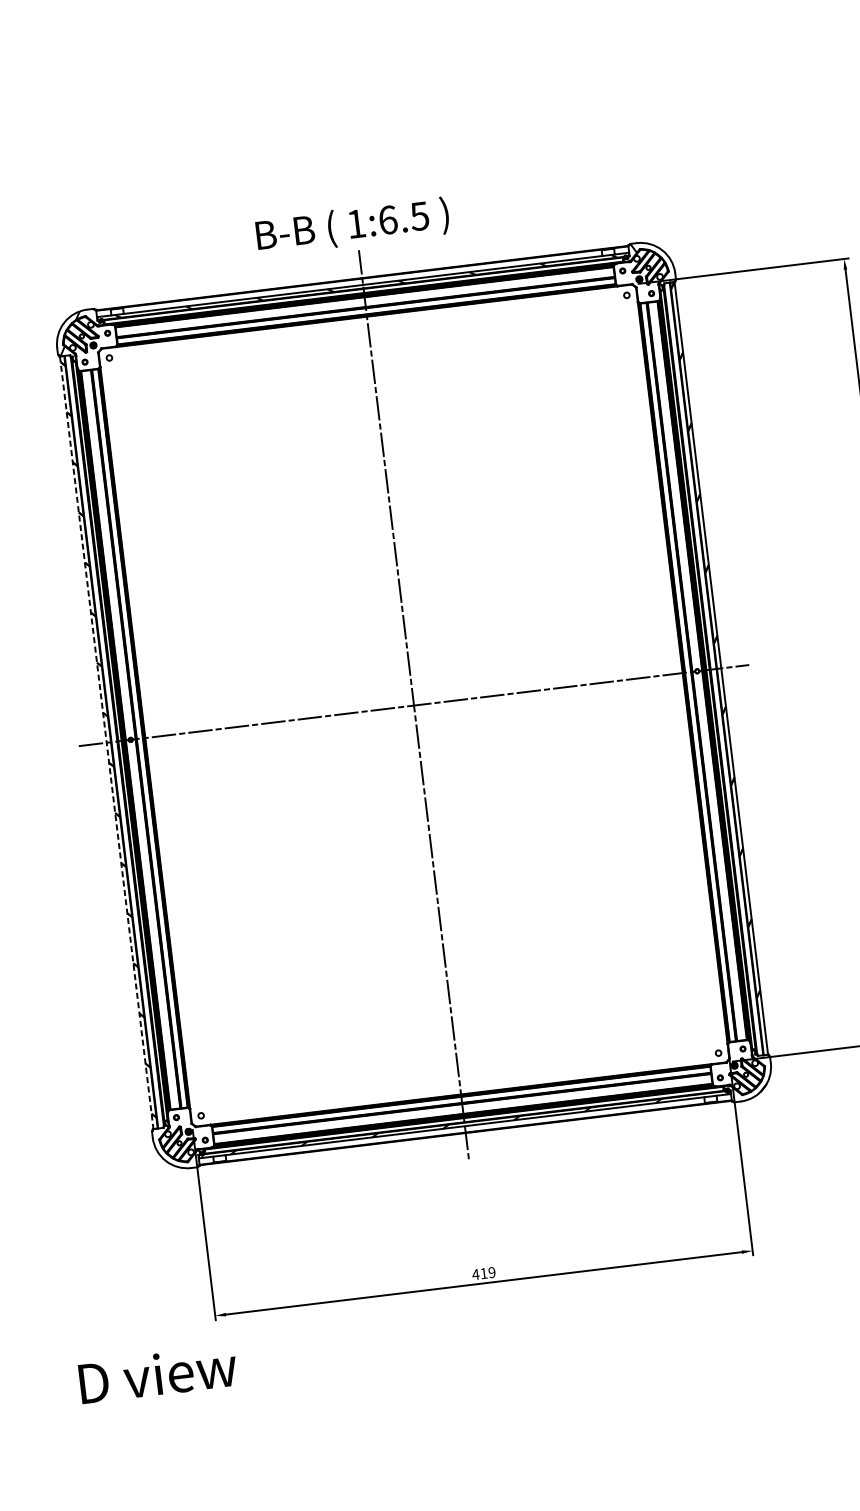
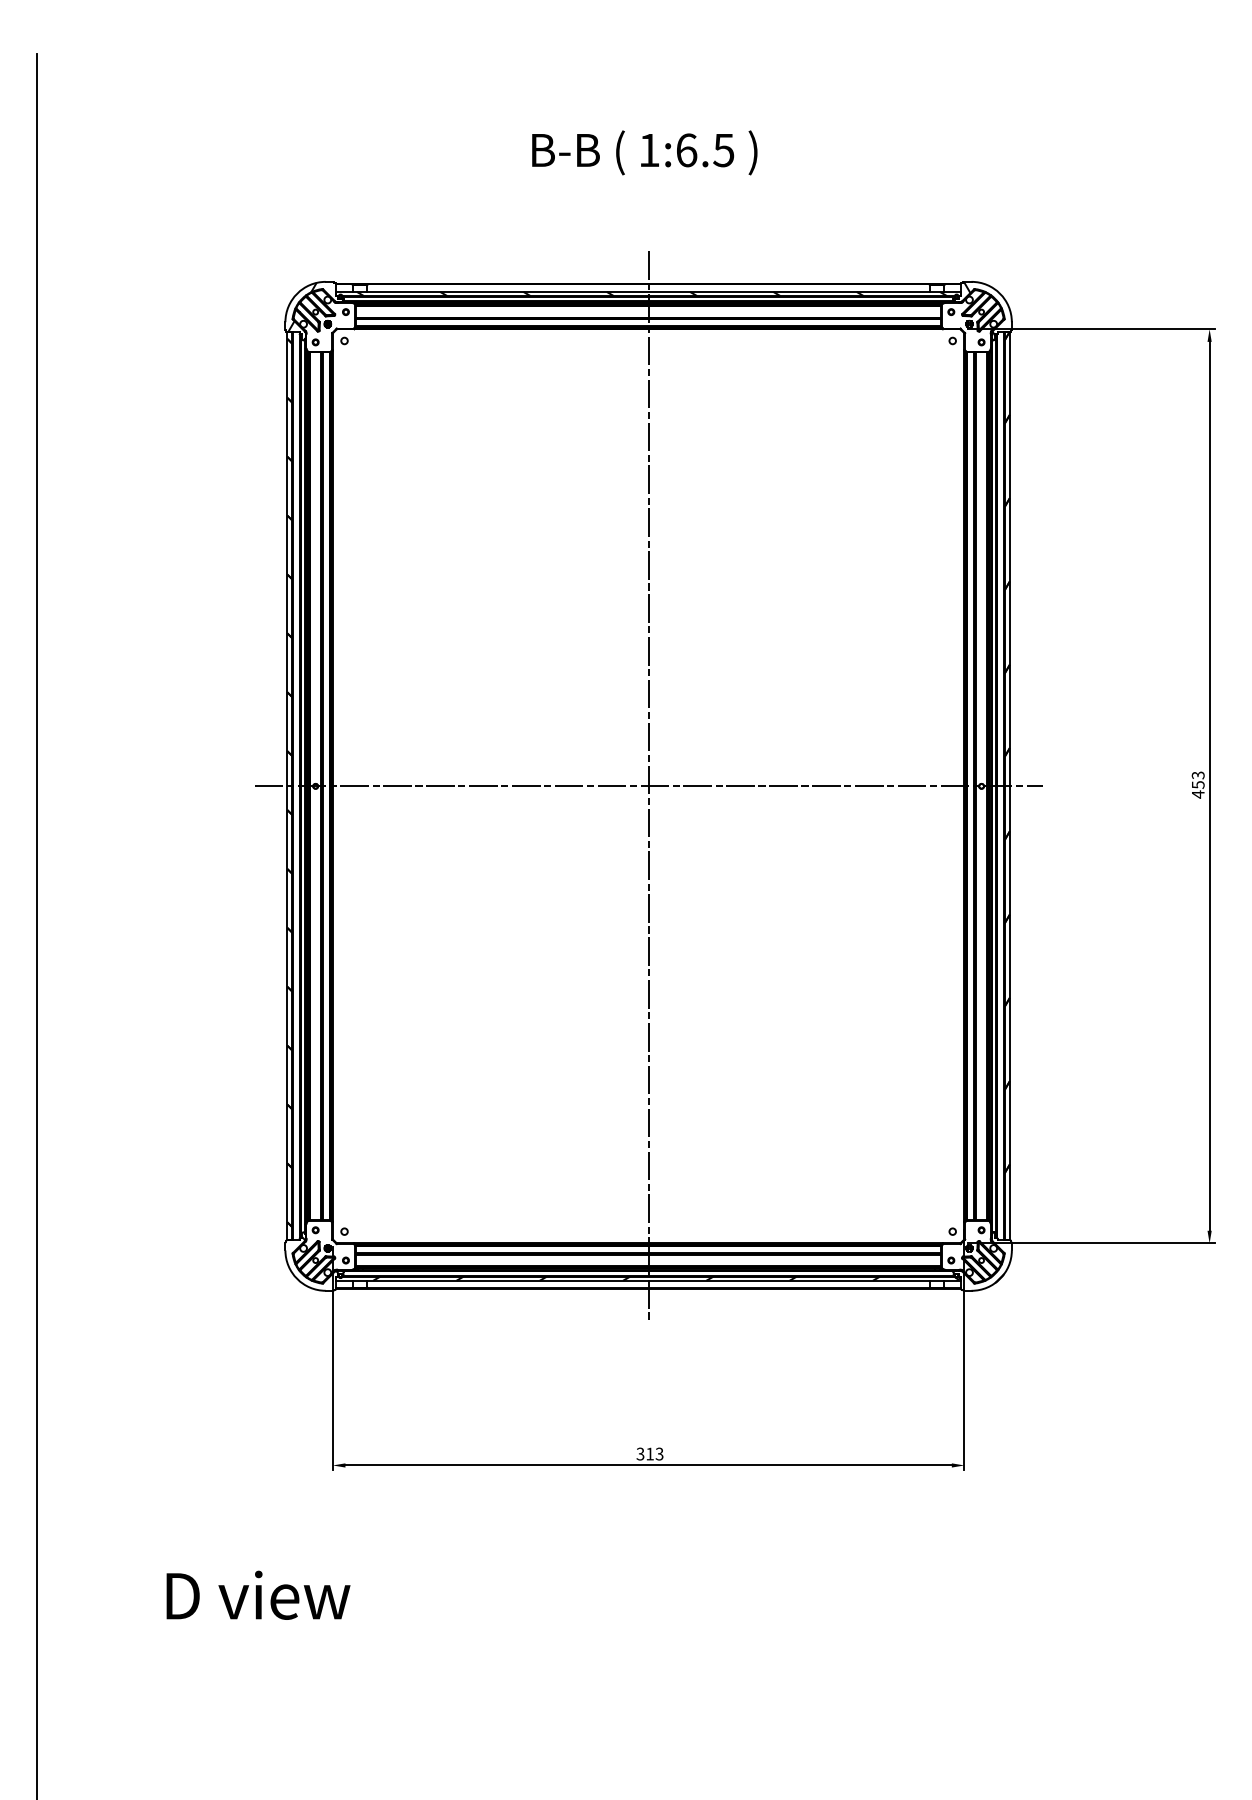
text: (352, 226) -> (644, 152), moved
line: (106, 742) -> (287, 786), dashed -> solid
text: (483, 1273) -> (649, 1453), 419 -> 313
text: (158, 1373) -> (258, 1594), moved

